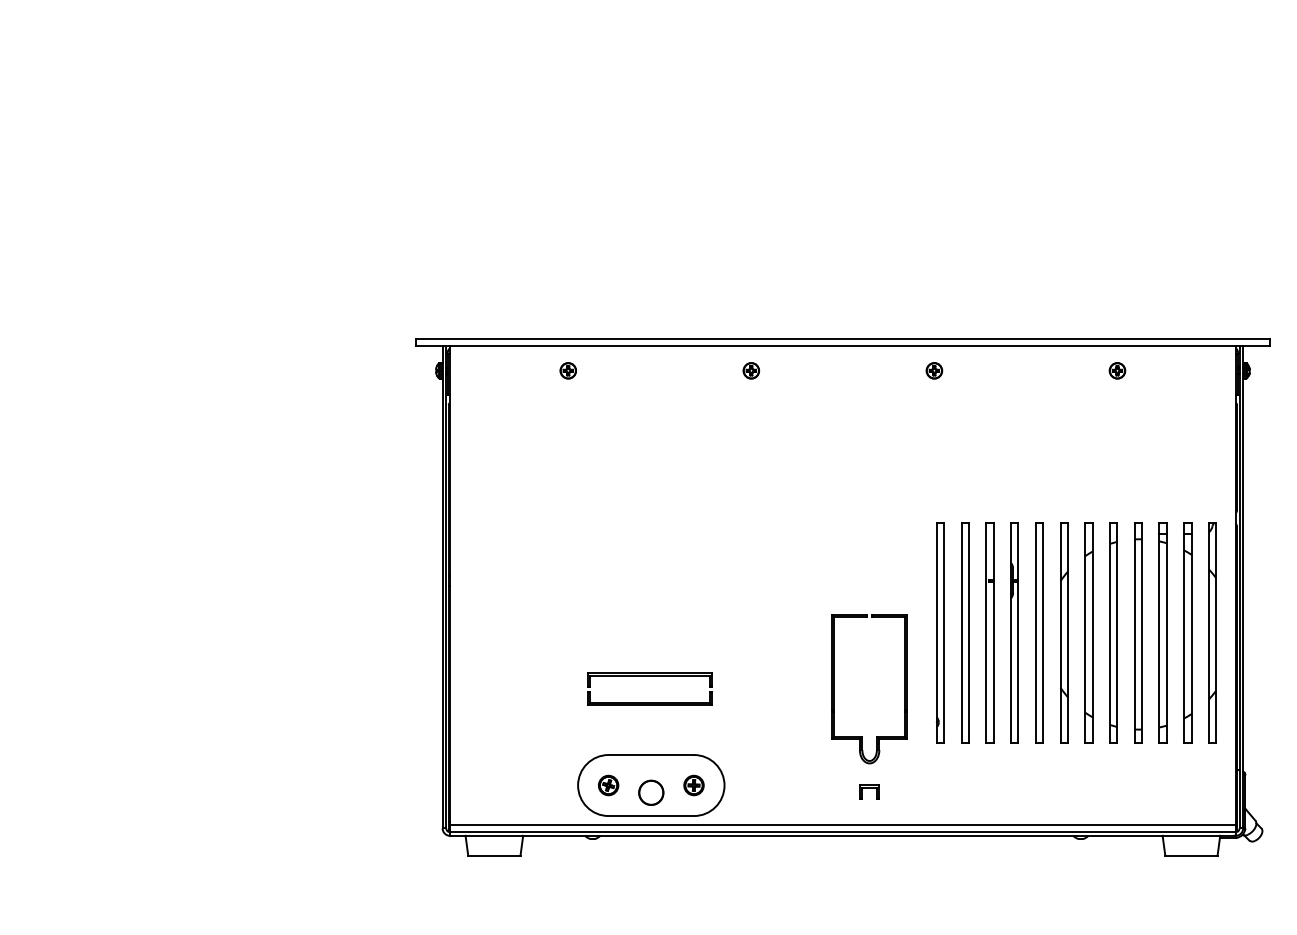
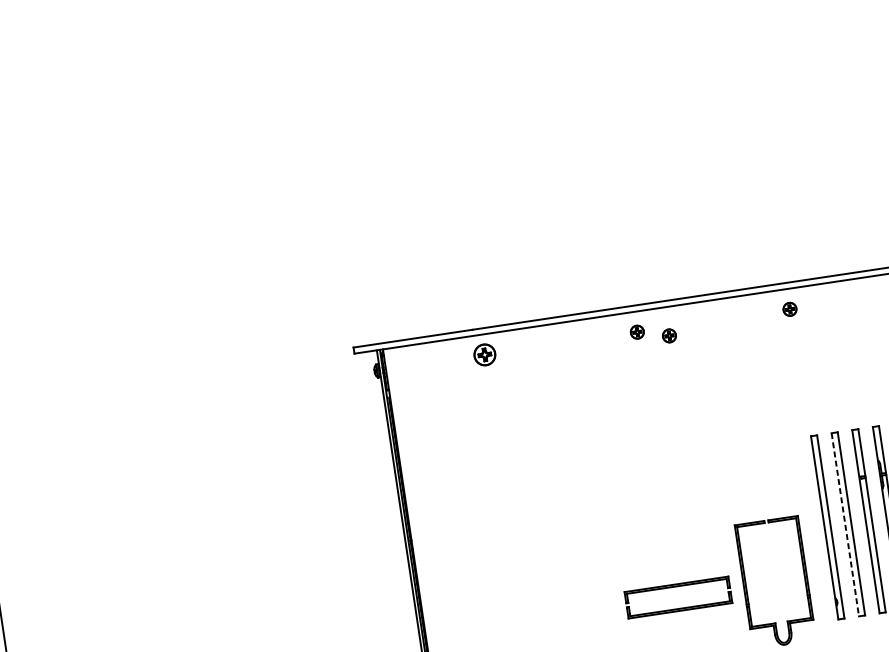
part: (567, 370) -> (483, 354), size x1.6
part: (787, 380) -> (668, 335), added
line: (961, 633) -> (845, 525), solid -> dashed
part: (649, 676) -> (676, 586), moved

